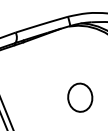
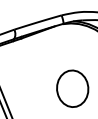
part: (80, 97) -> (73, 88), size x1.43

